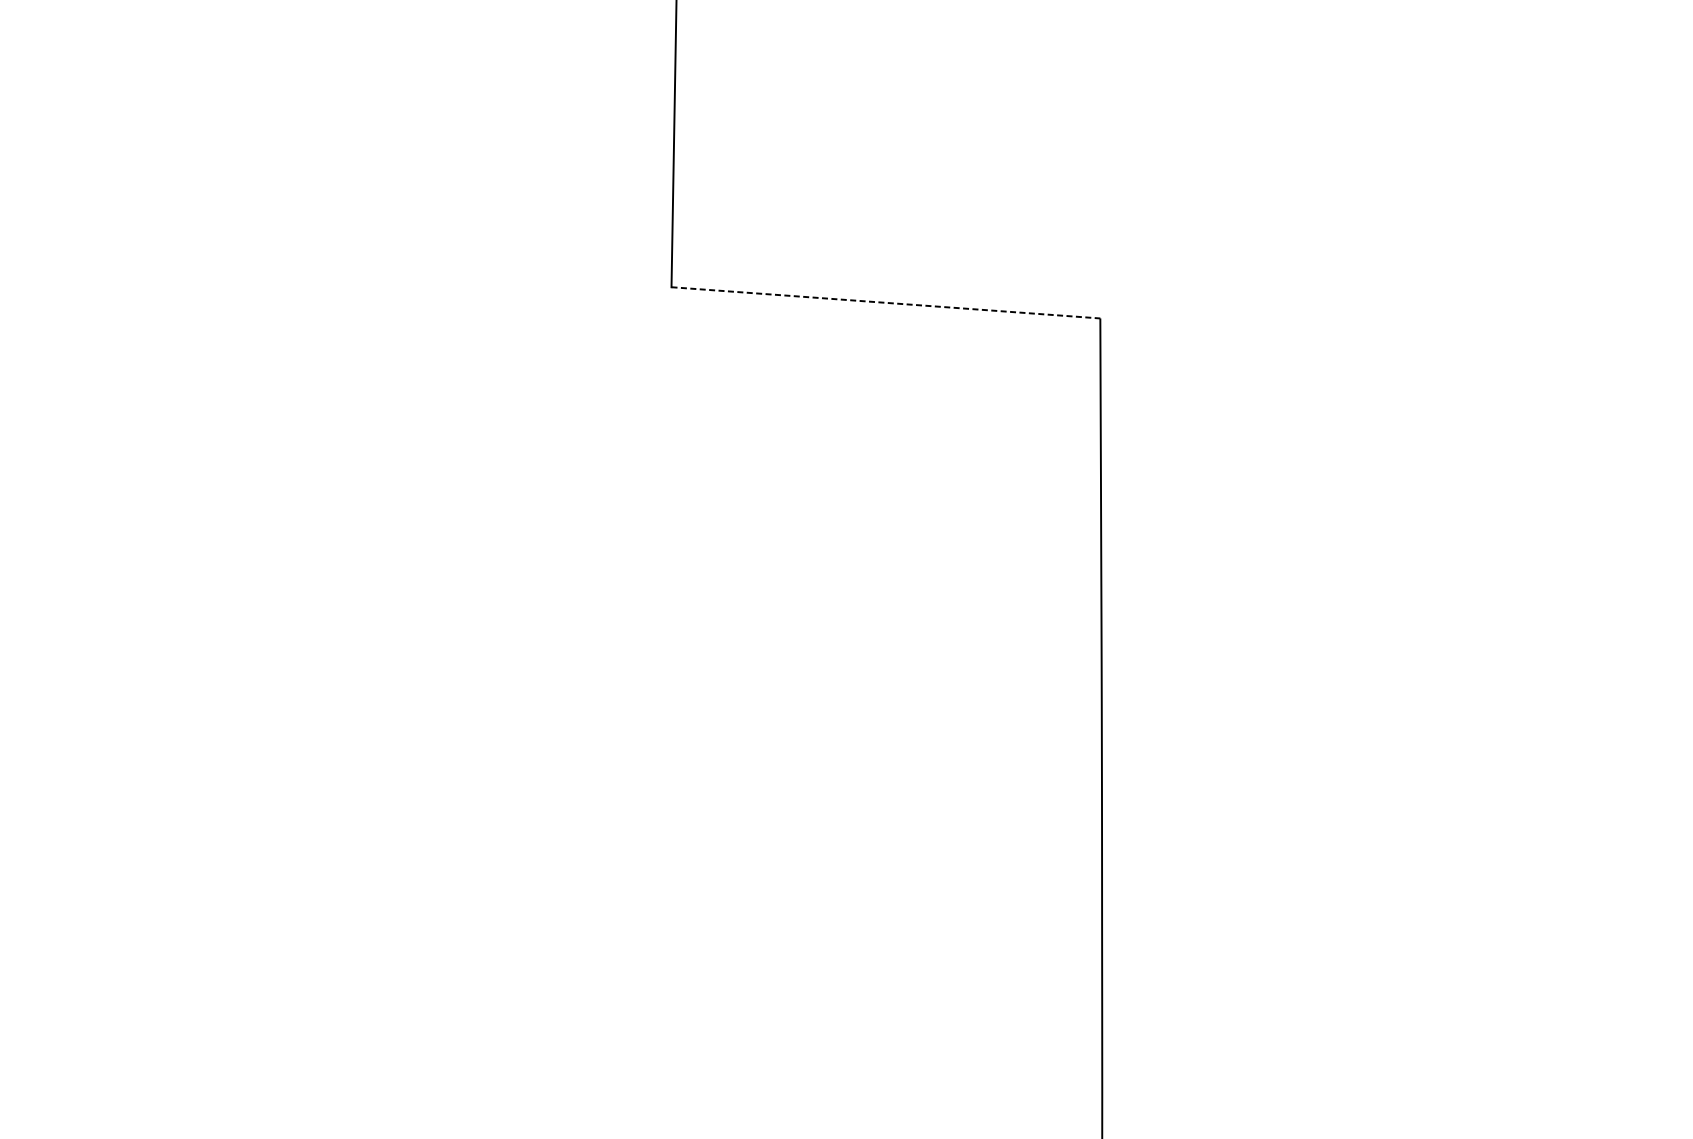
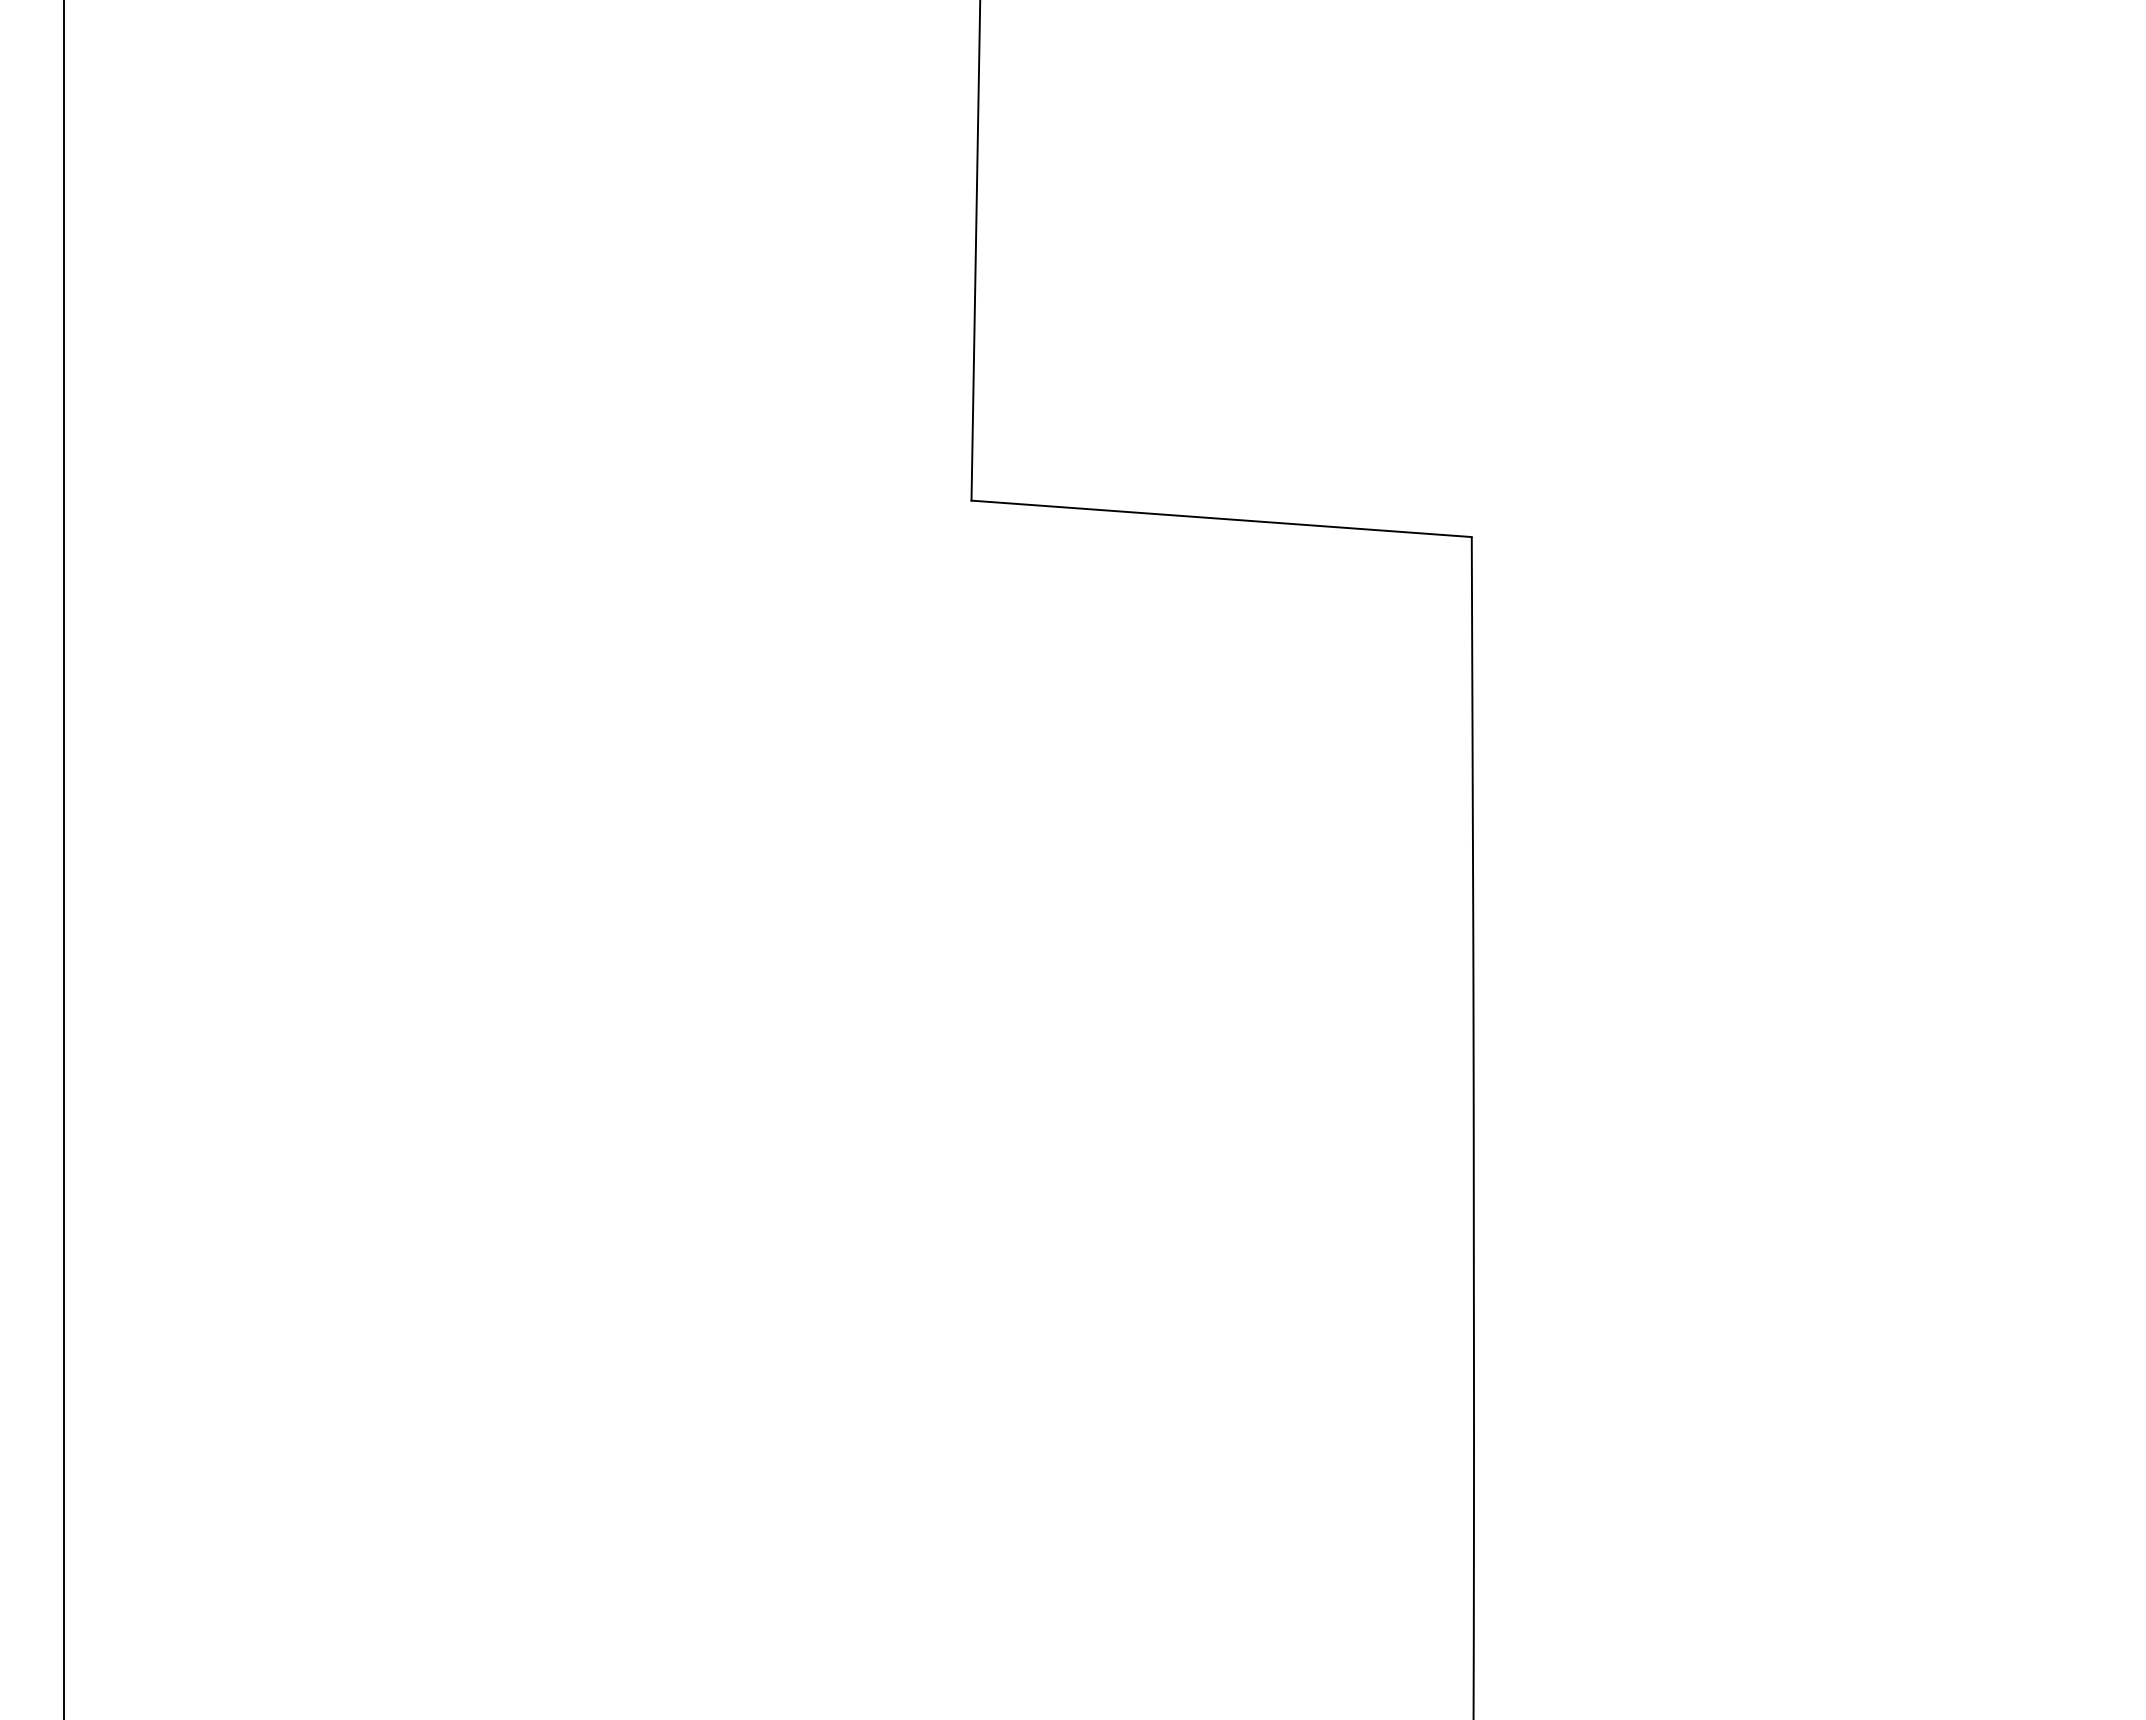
line: (885, 302) -> (1221, 518), dashed -> solid

